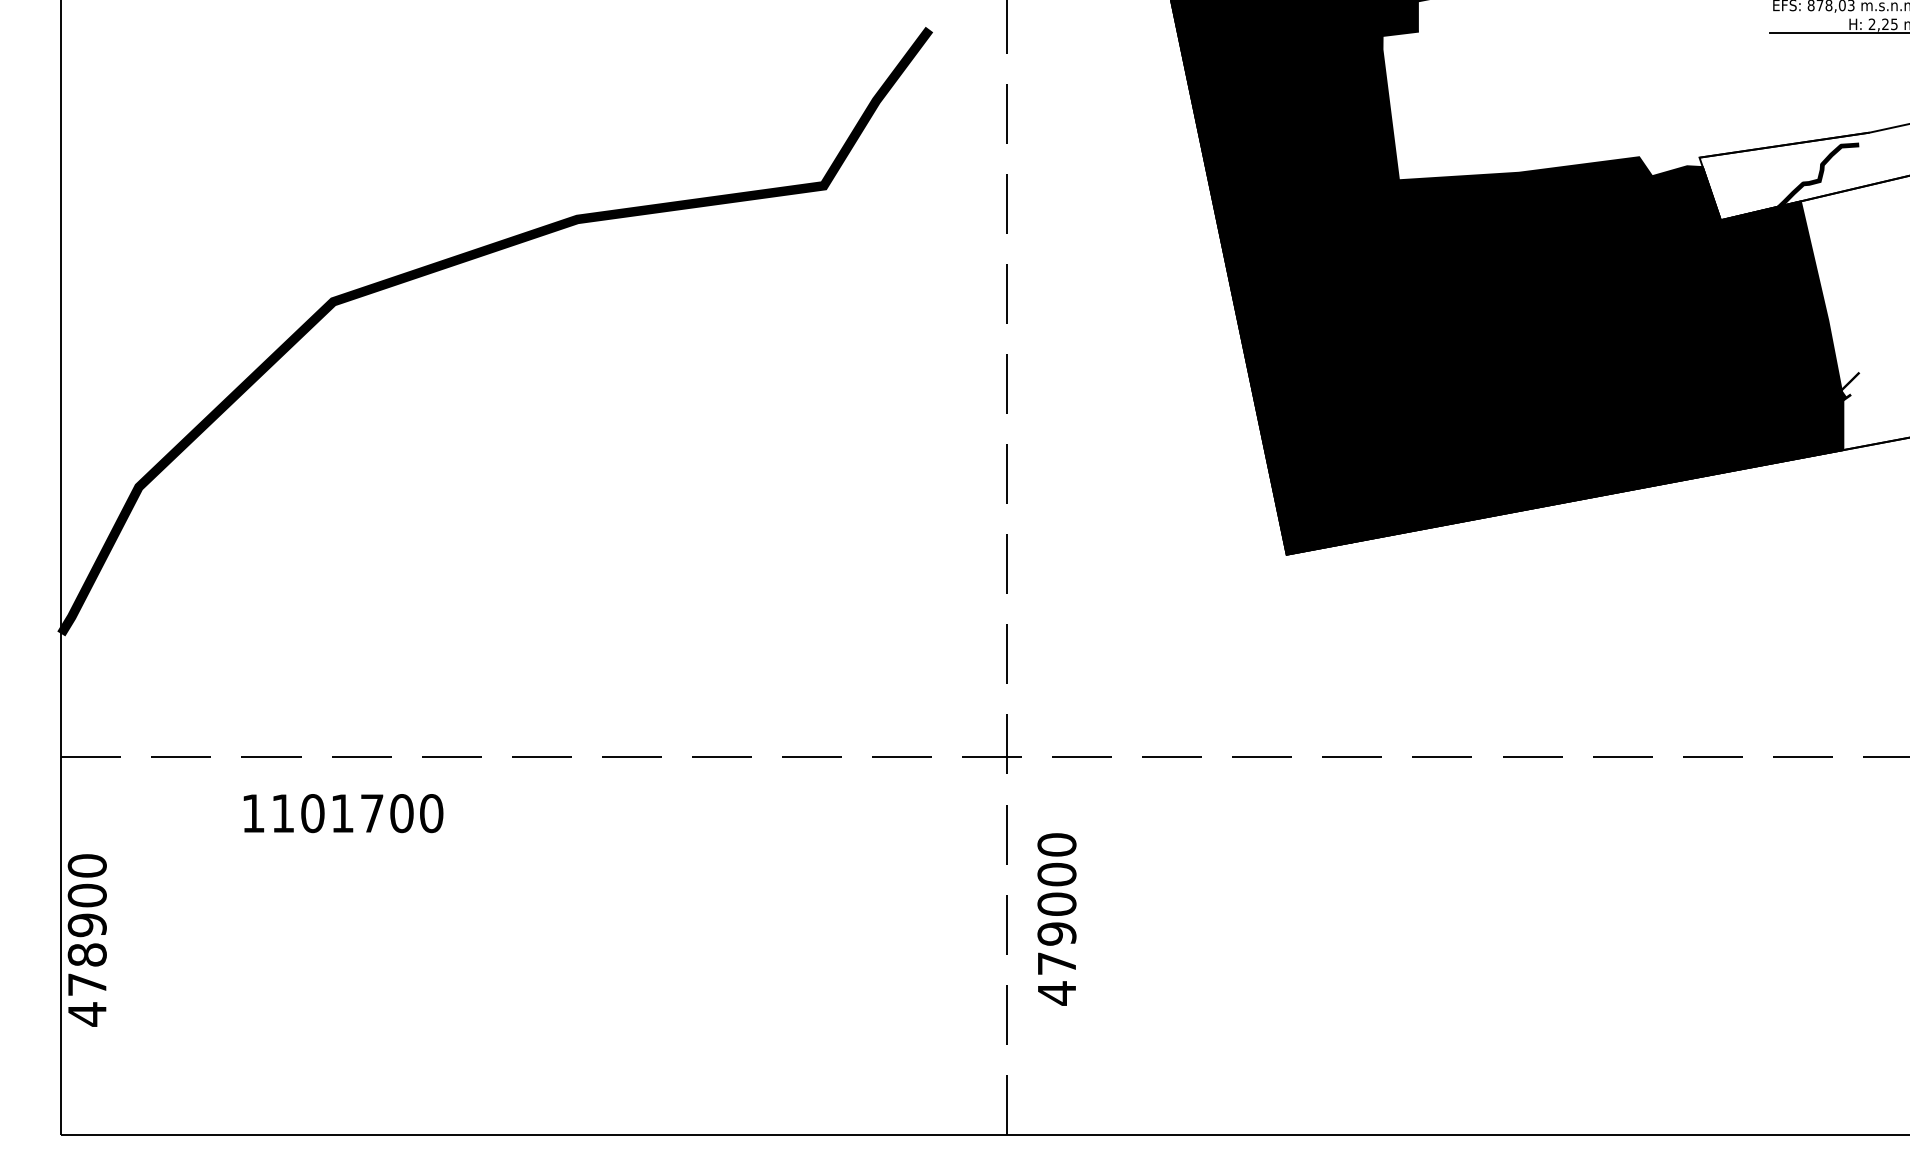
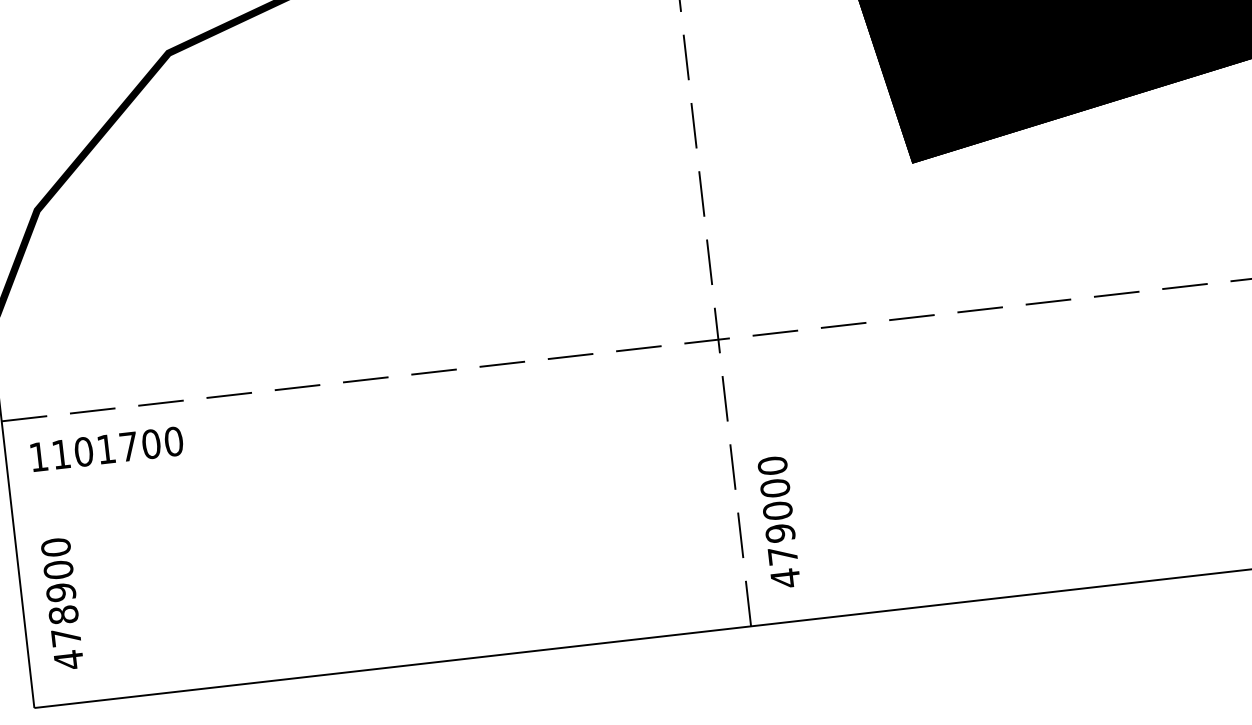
text: (343, 813) -> (107, 449), moved
text: (1056, 919) -> (778, 522), moved
text: (86, 940) -> (61, 604), moved

